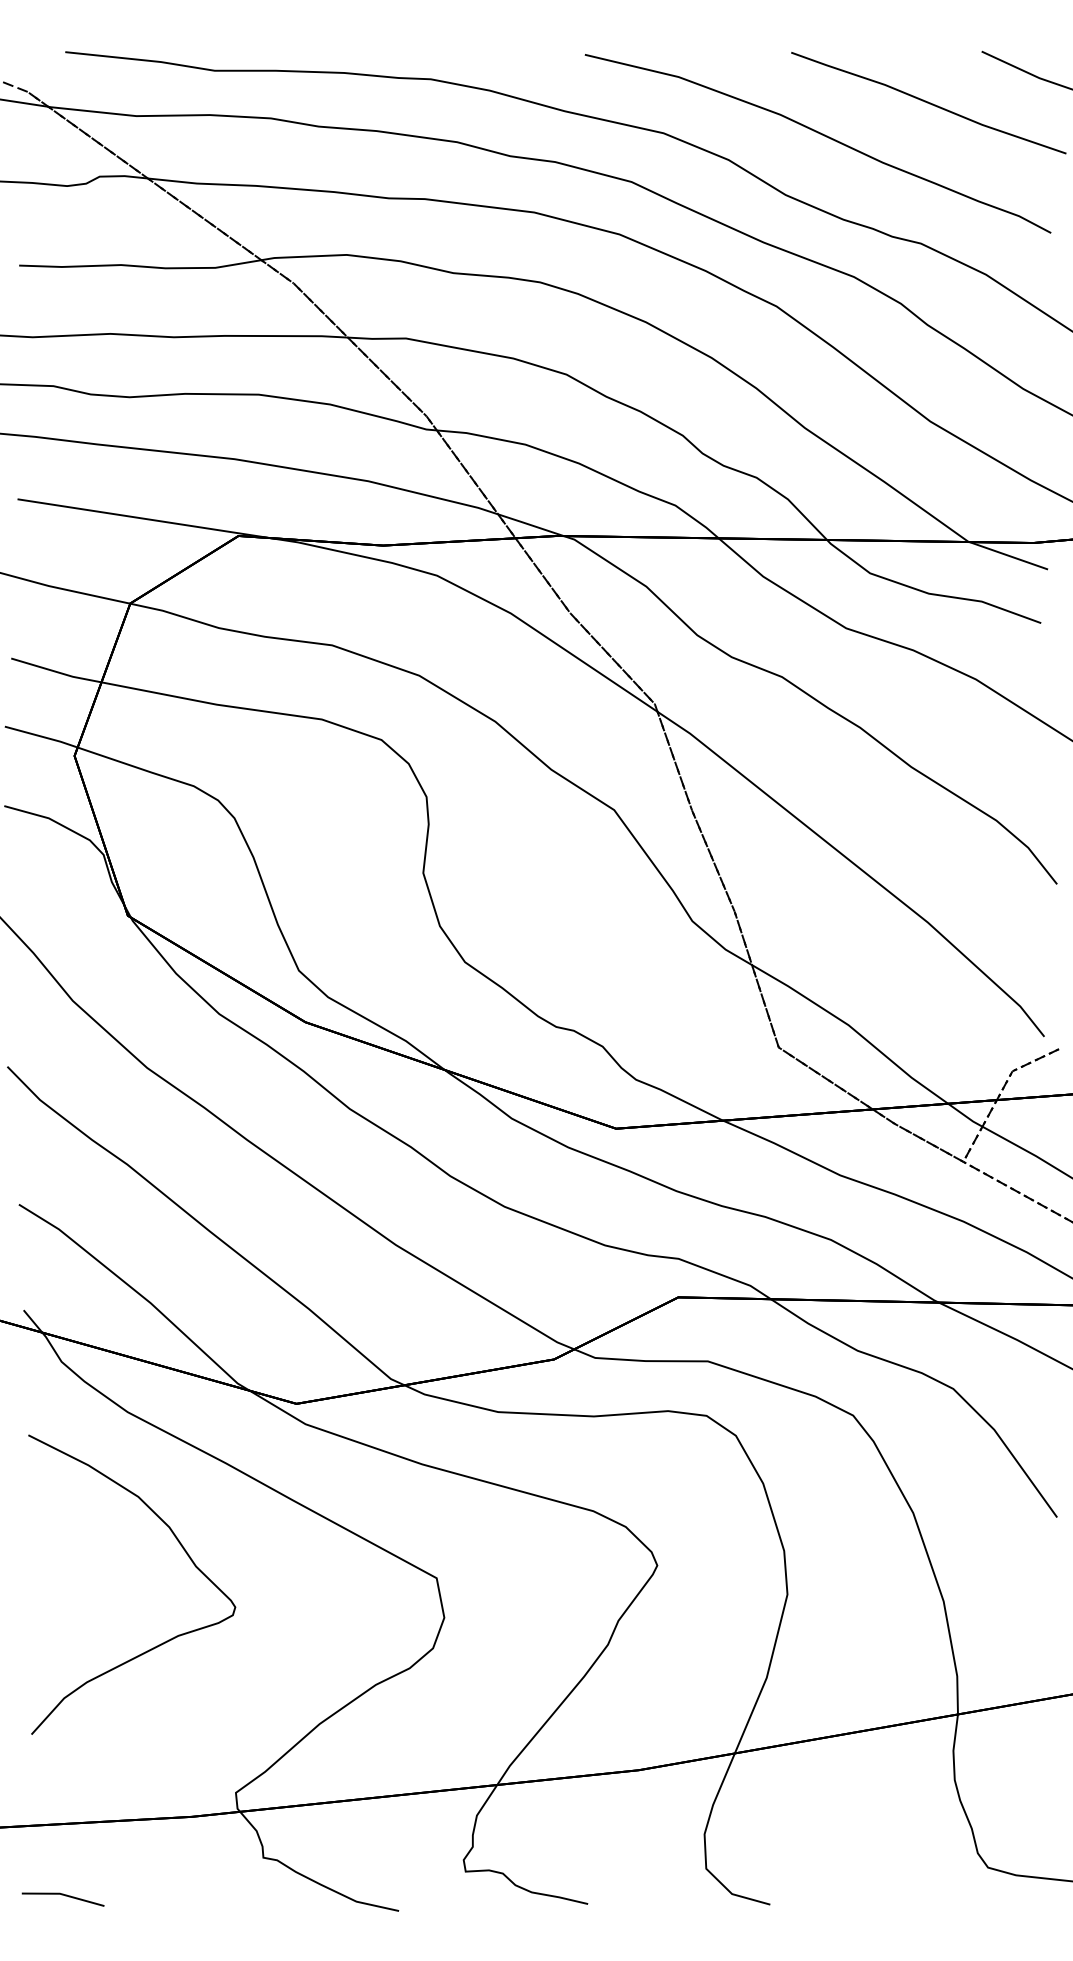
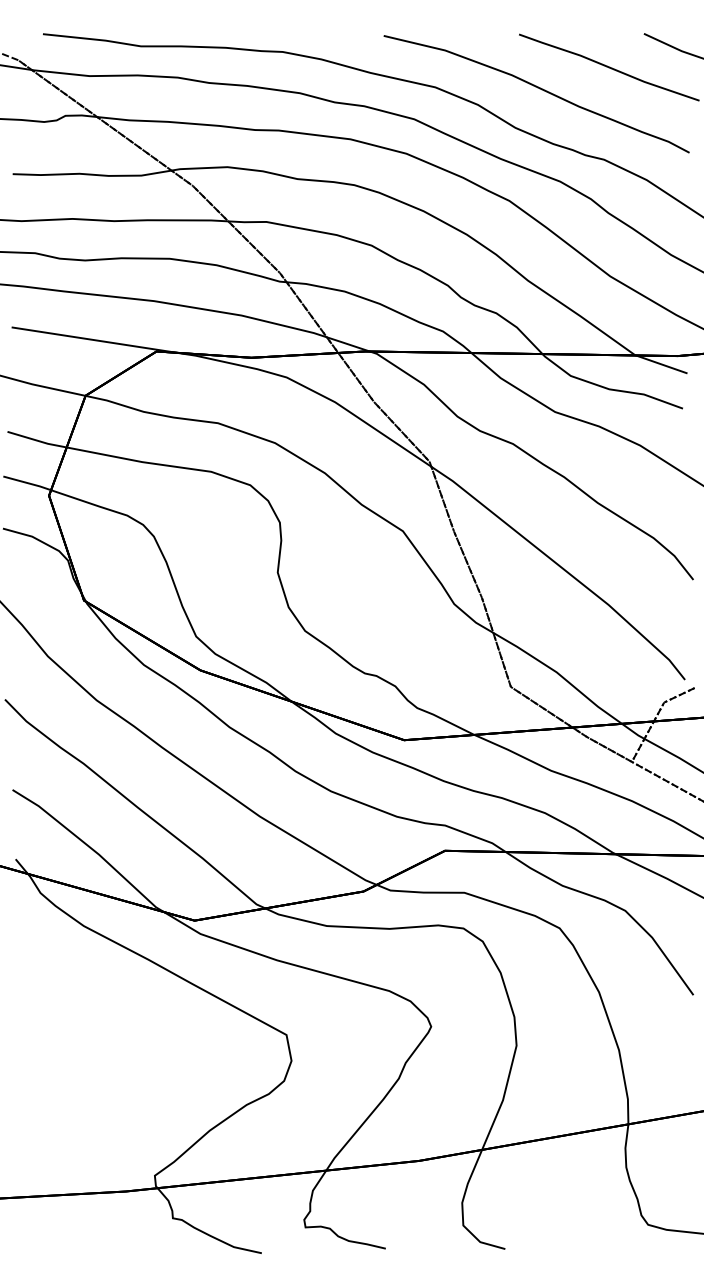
curve: (183, 1551) -> (120, 1017), removed
line: (63, 1896) -> (41, 1243), removed

